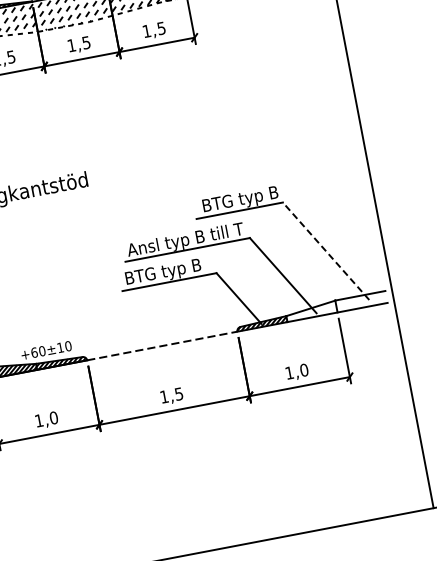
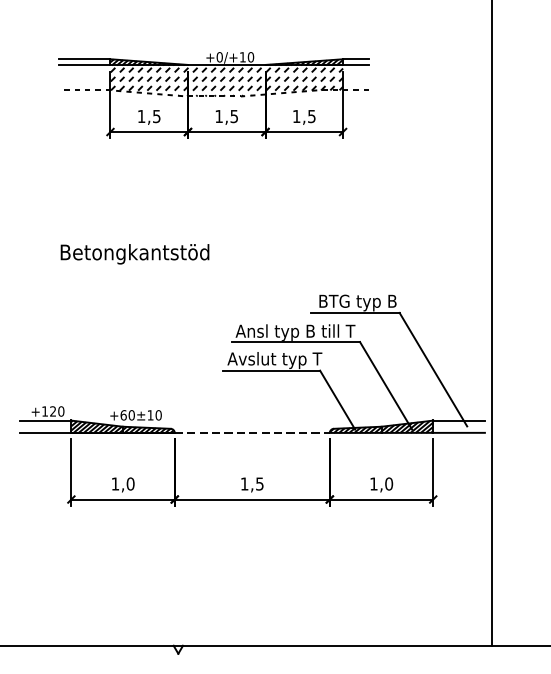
line: (326, 251) -> (433, 369), dashed -> solid
text: (170, 271) -> (274, 360), BTG typ B -> Avslut typ T
hatch: (311, 311) -> (407, 426), added

